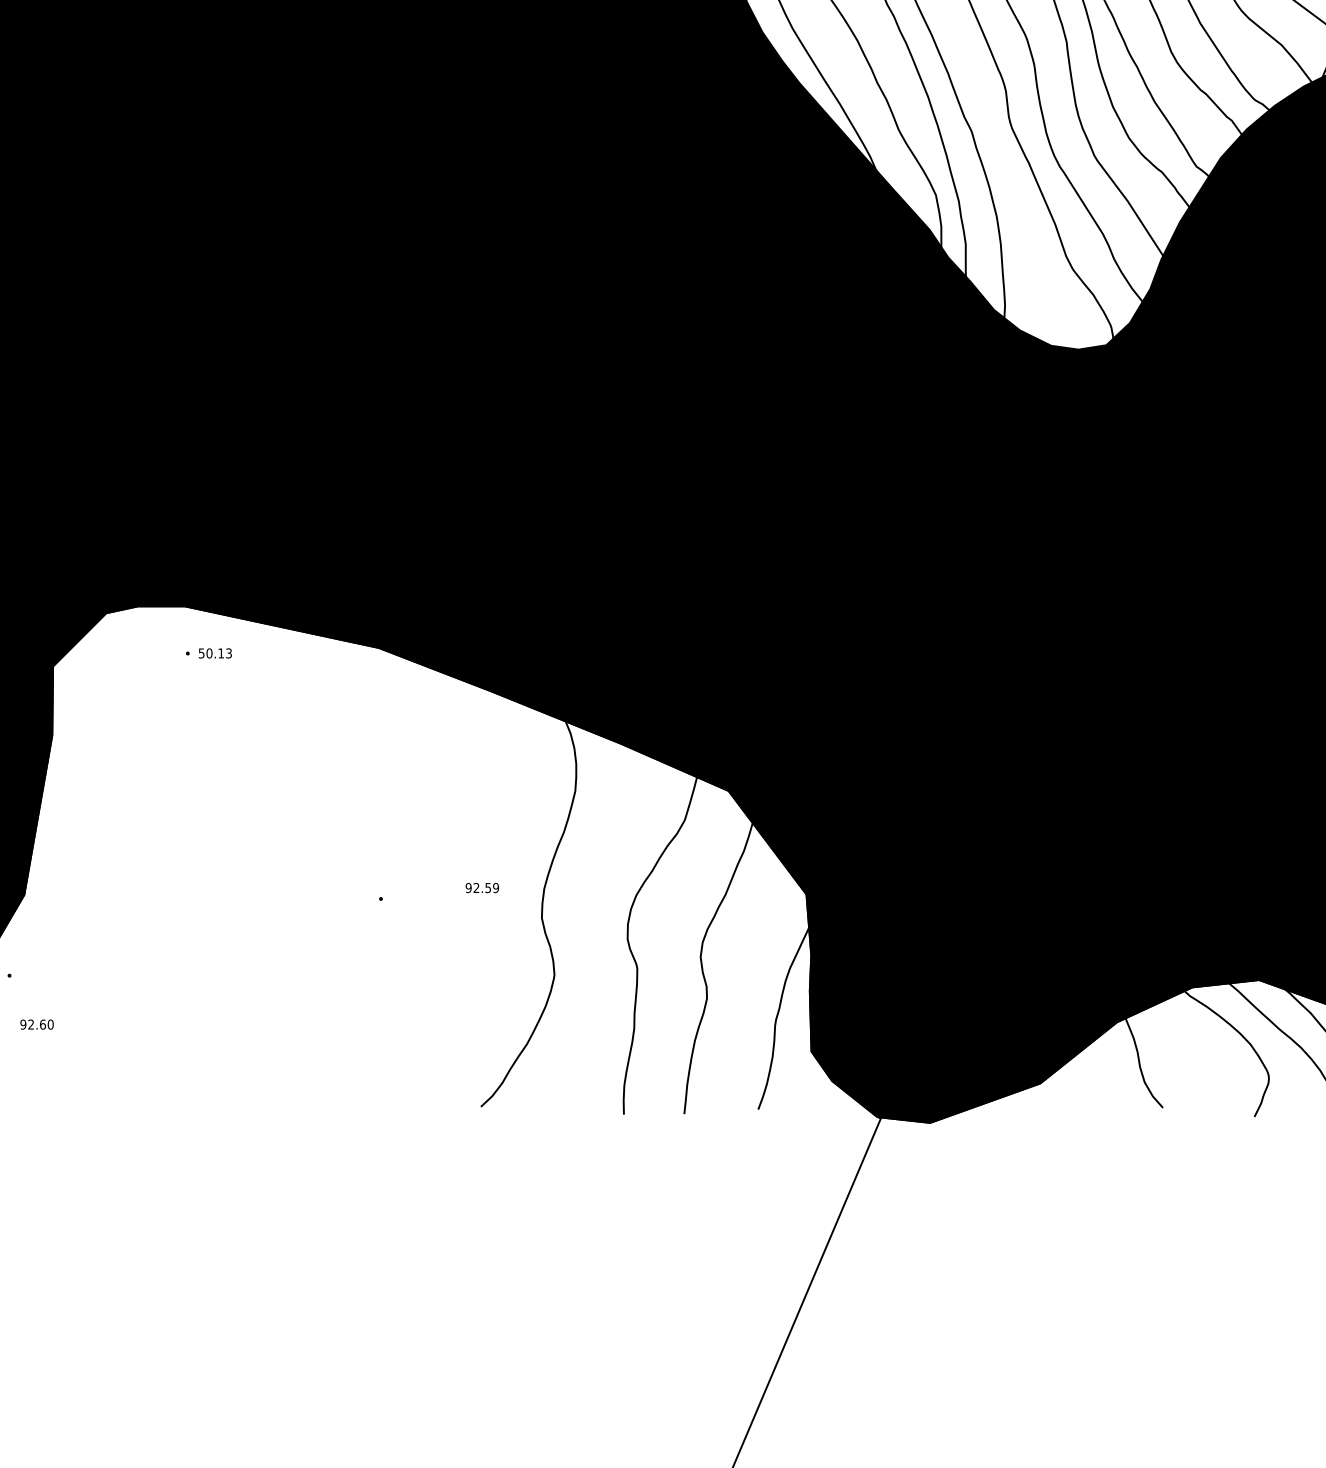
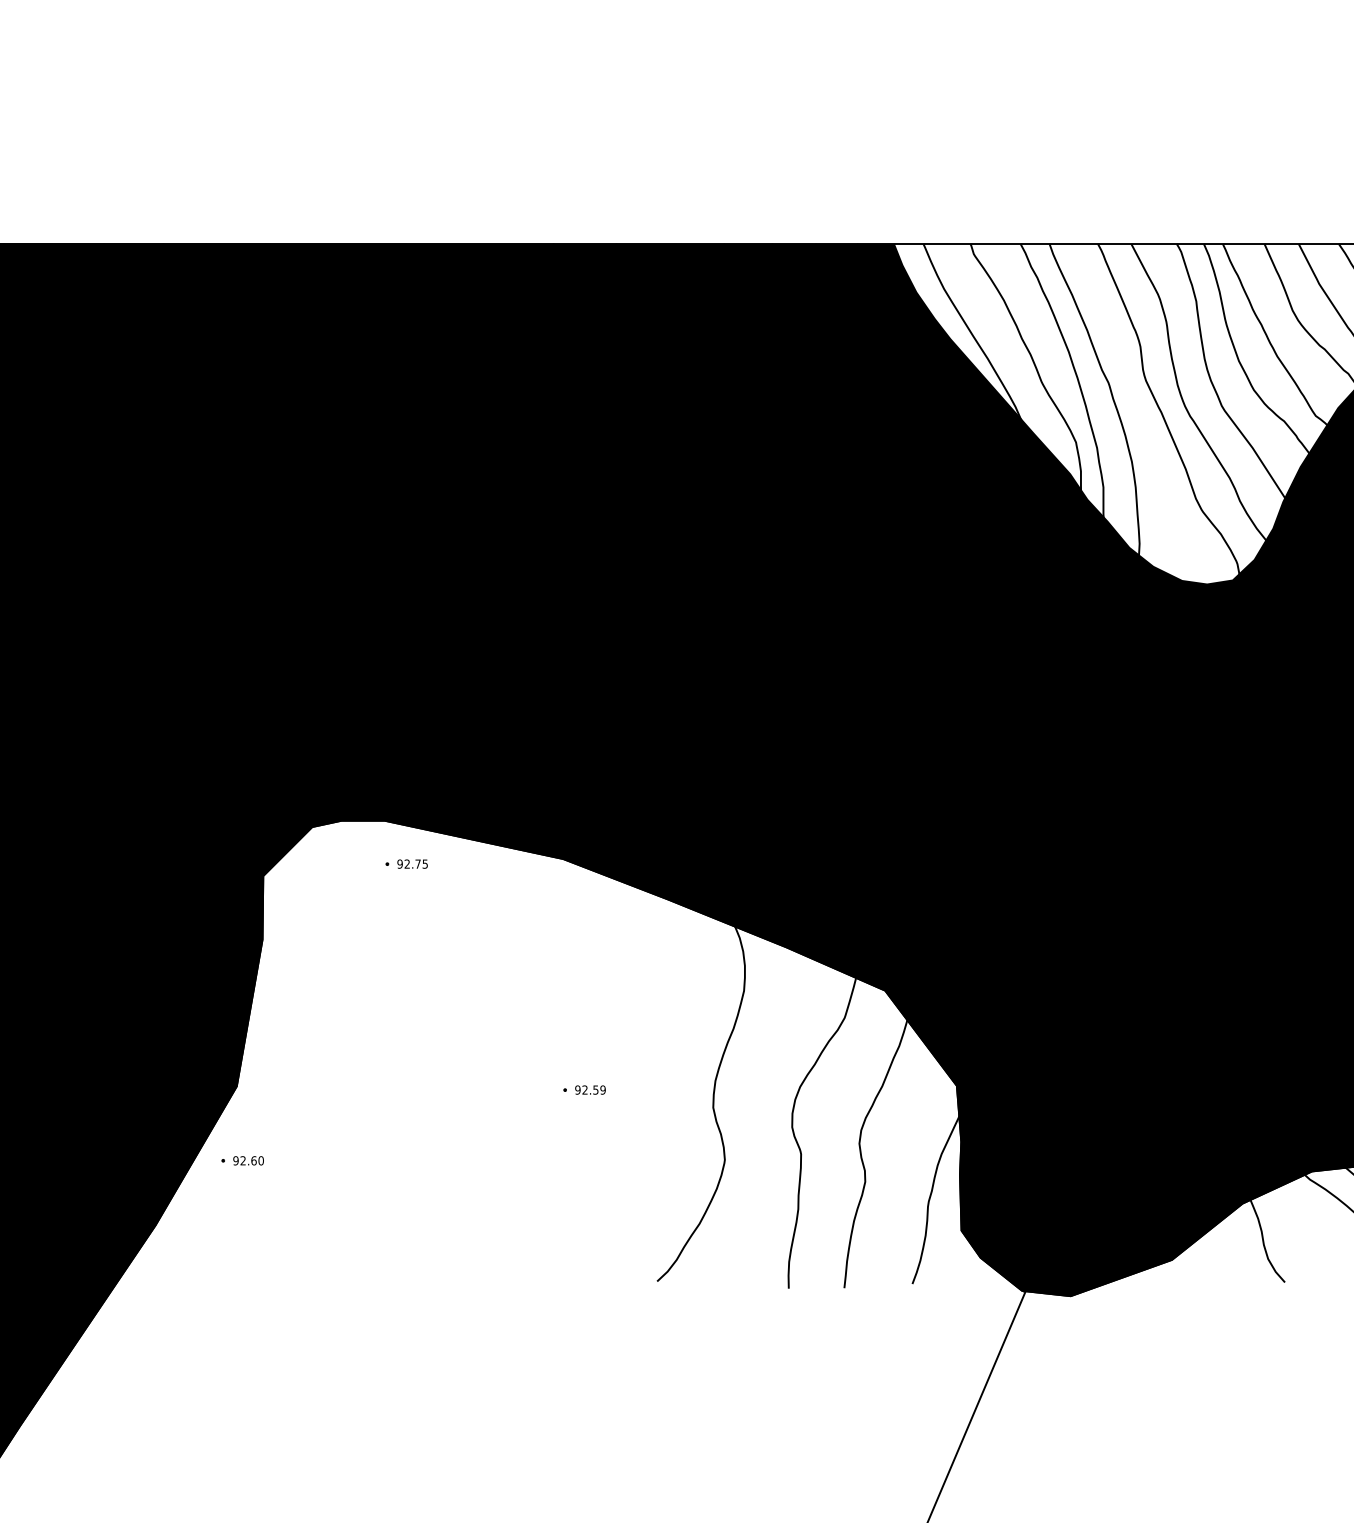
text: (215, 652) -> (412, 863), 50.13 -> 92.75
text: (482, 887) -> (590, 1089), moved
text: (36, 1024) -> (248, 1160), moved

